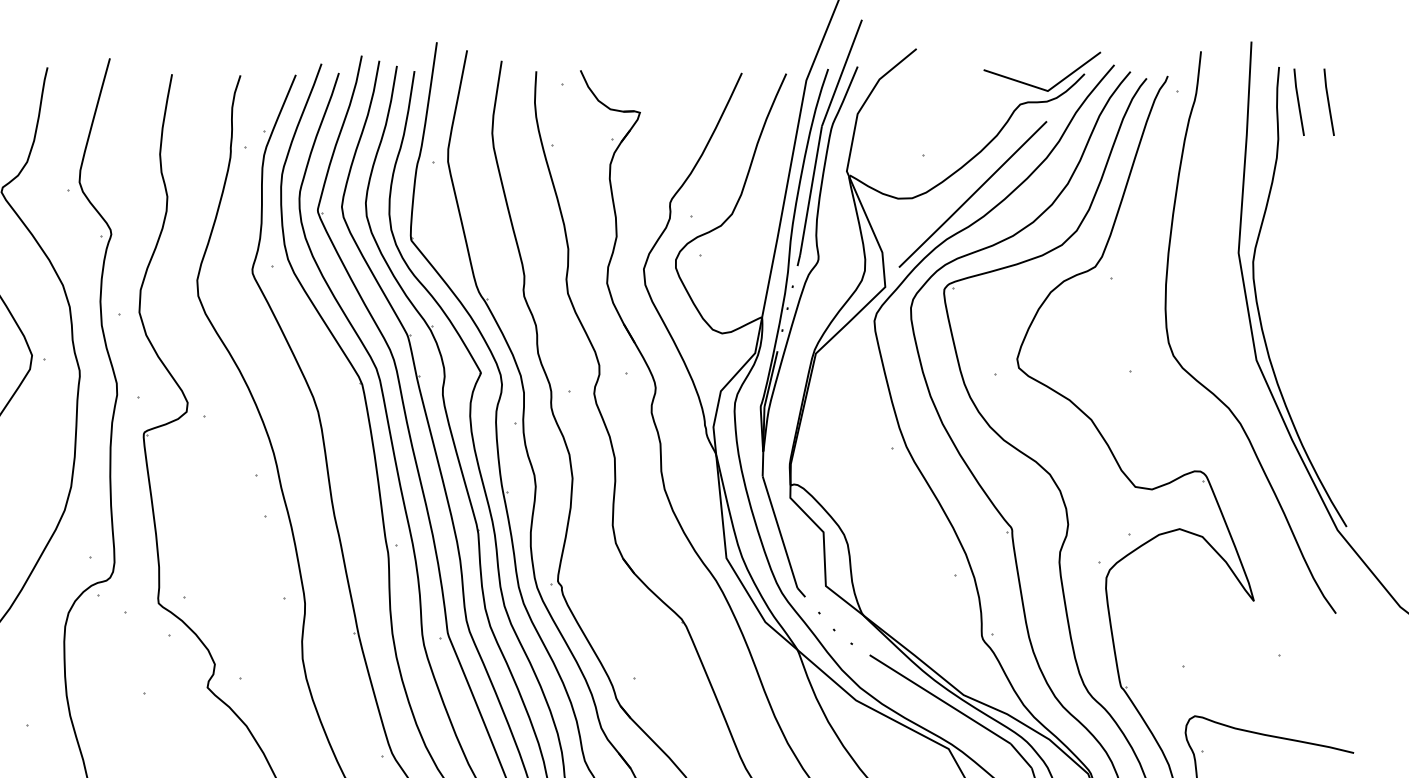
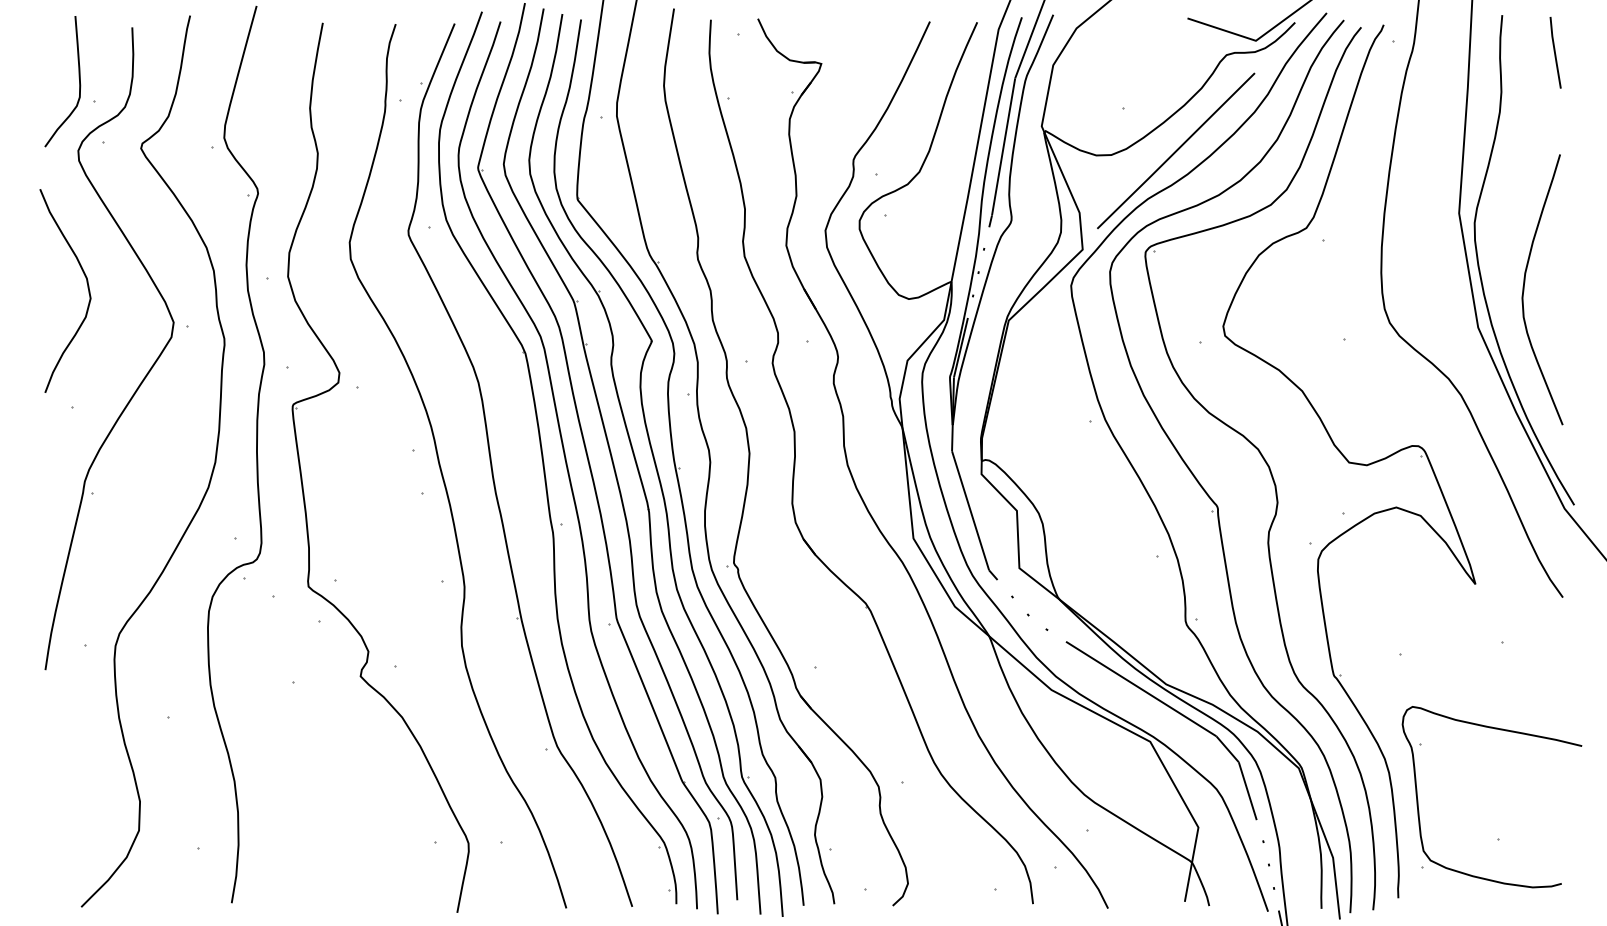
line: (1299, 102) -> (1523, 52), removed
curve: (1299, 324) -> (1524, 289), added

